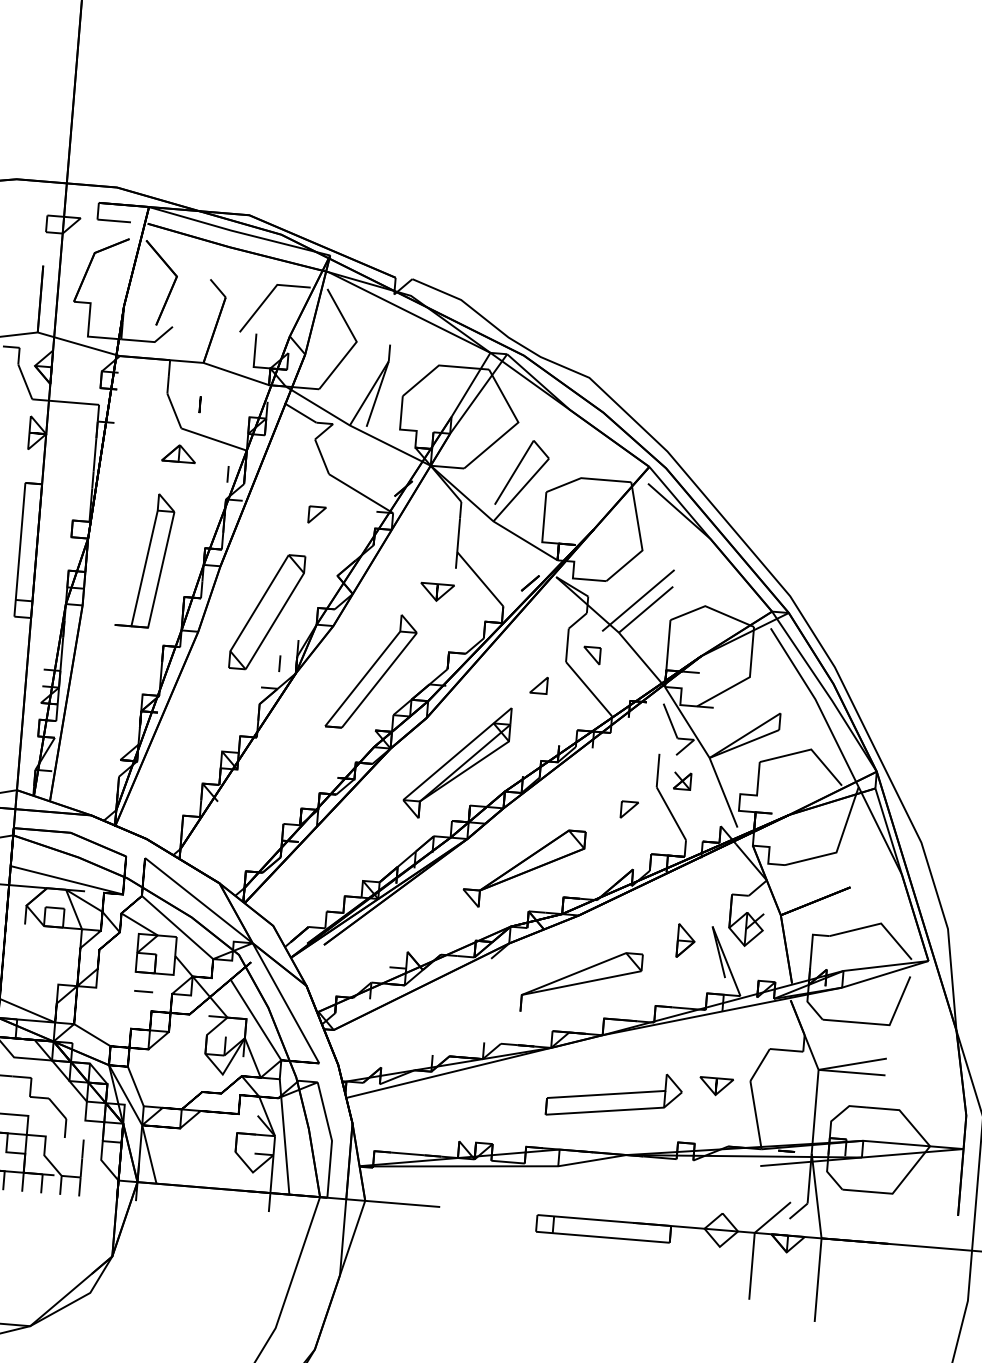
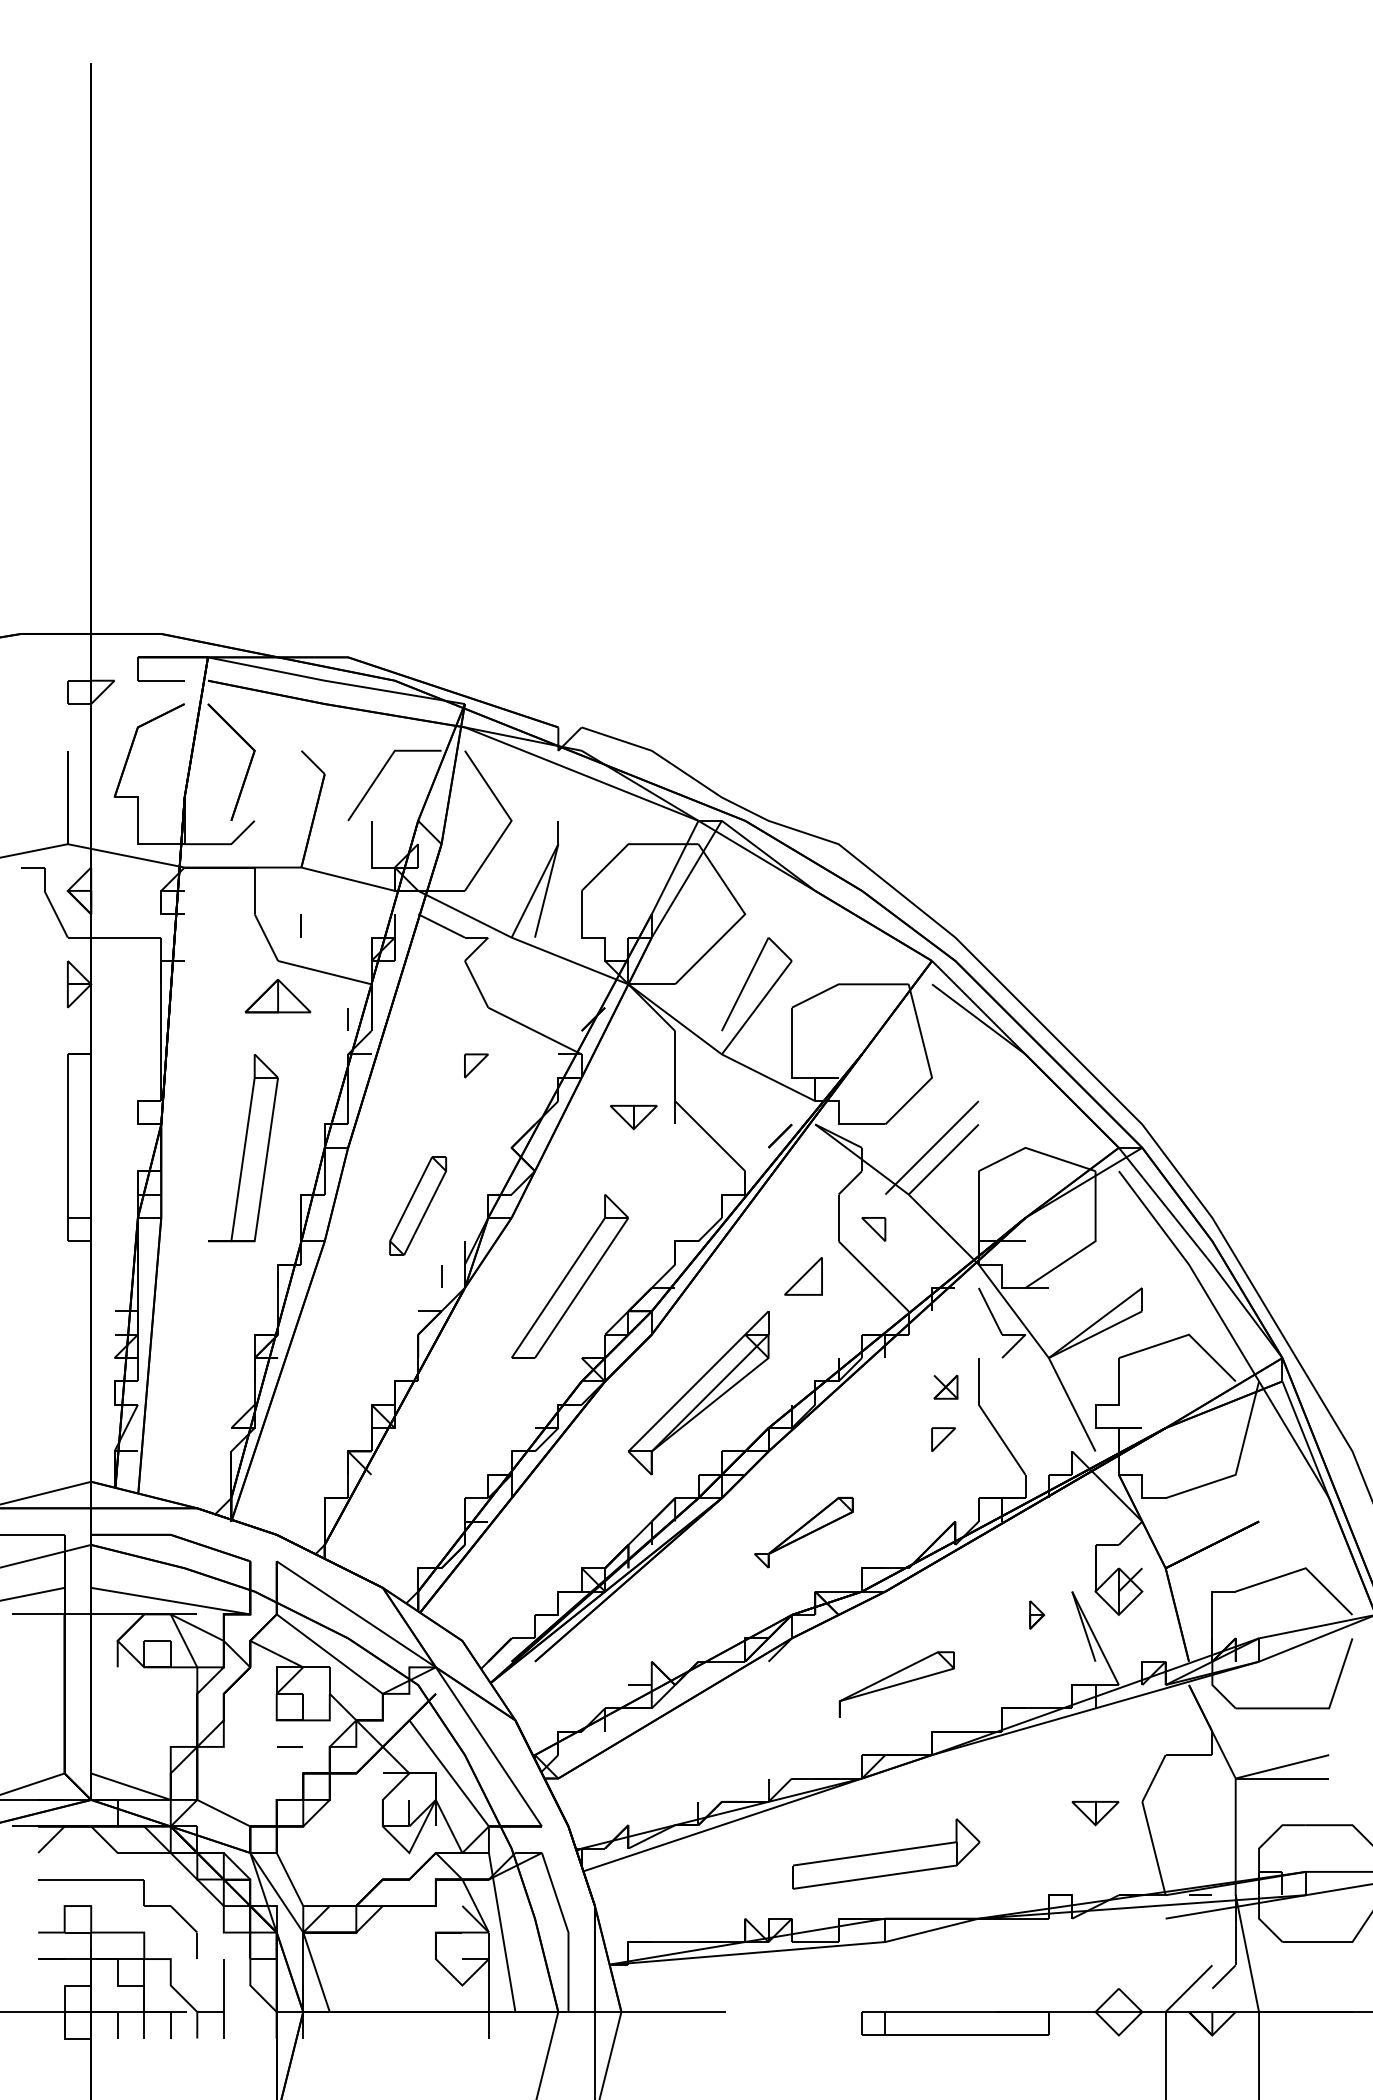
part: (178, 453) -> (277, 995), size x1.4
part: (436, 592) -> (633, 1117), moved
part: (266, 611) -> (417, 1205), size x0.6
part: (538, 685) -> (803, 1276), size x1.6
part: (682, 780) -> (945, 1386), moved
part: (523, 868) -> (803, 1532), size x0.6
part: (685, 940) -> (1036, 1614), size x0.6
part: (581, 982) -> (896, 1684), size x0.7
part: (614, 1094) -> (886, 1853), moved

